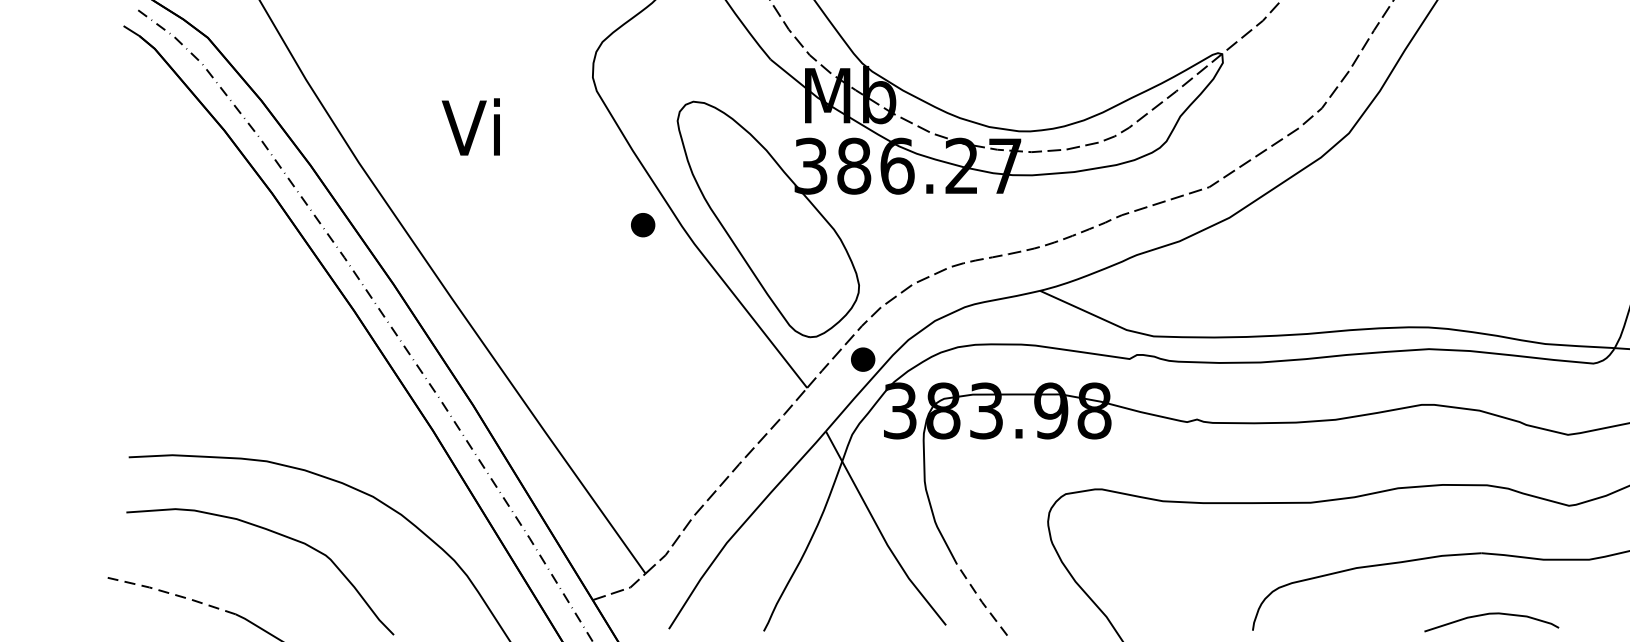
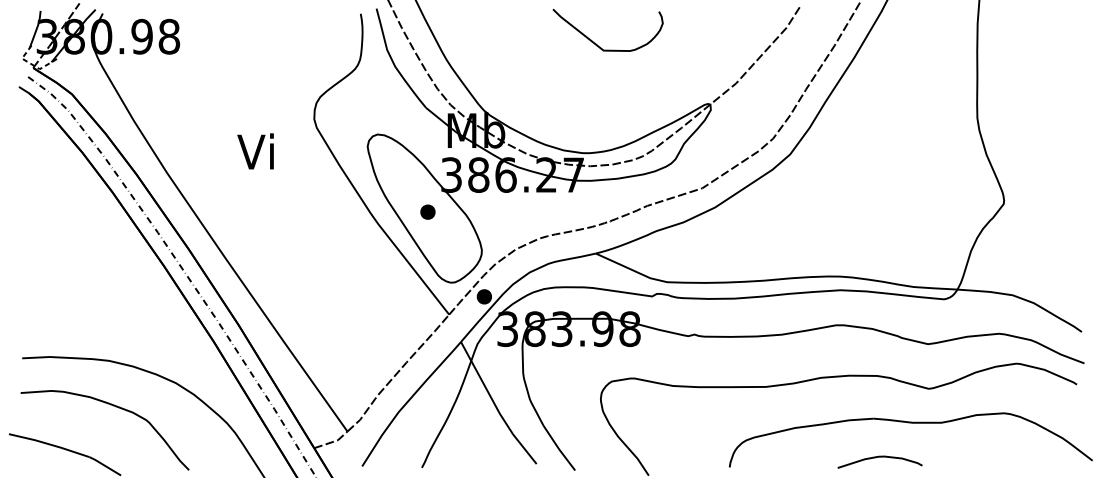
text: (470, 127) -> (255, 151), moved
part: (642, 224) -> (427, 211), moved
line: (172, 594) -> (49, 444), dashed -> solid
line: (980, 600) -> (558, 448), dashed -> solid

